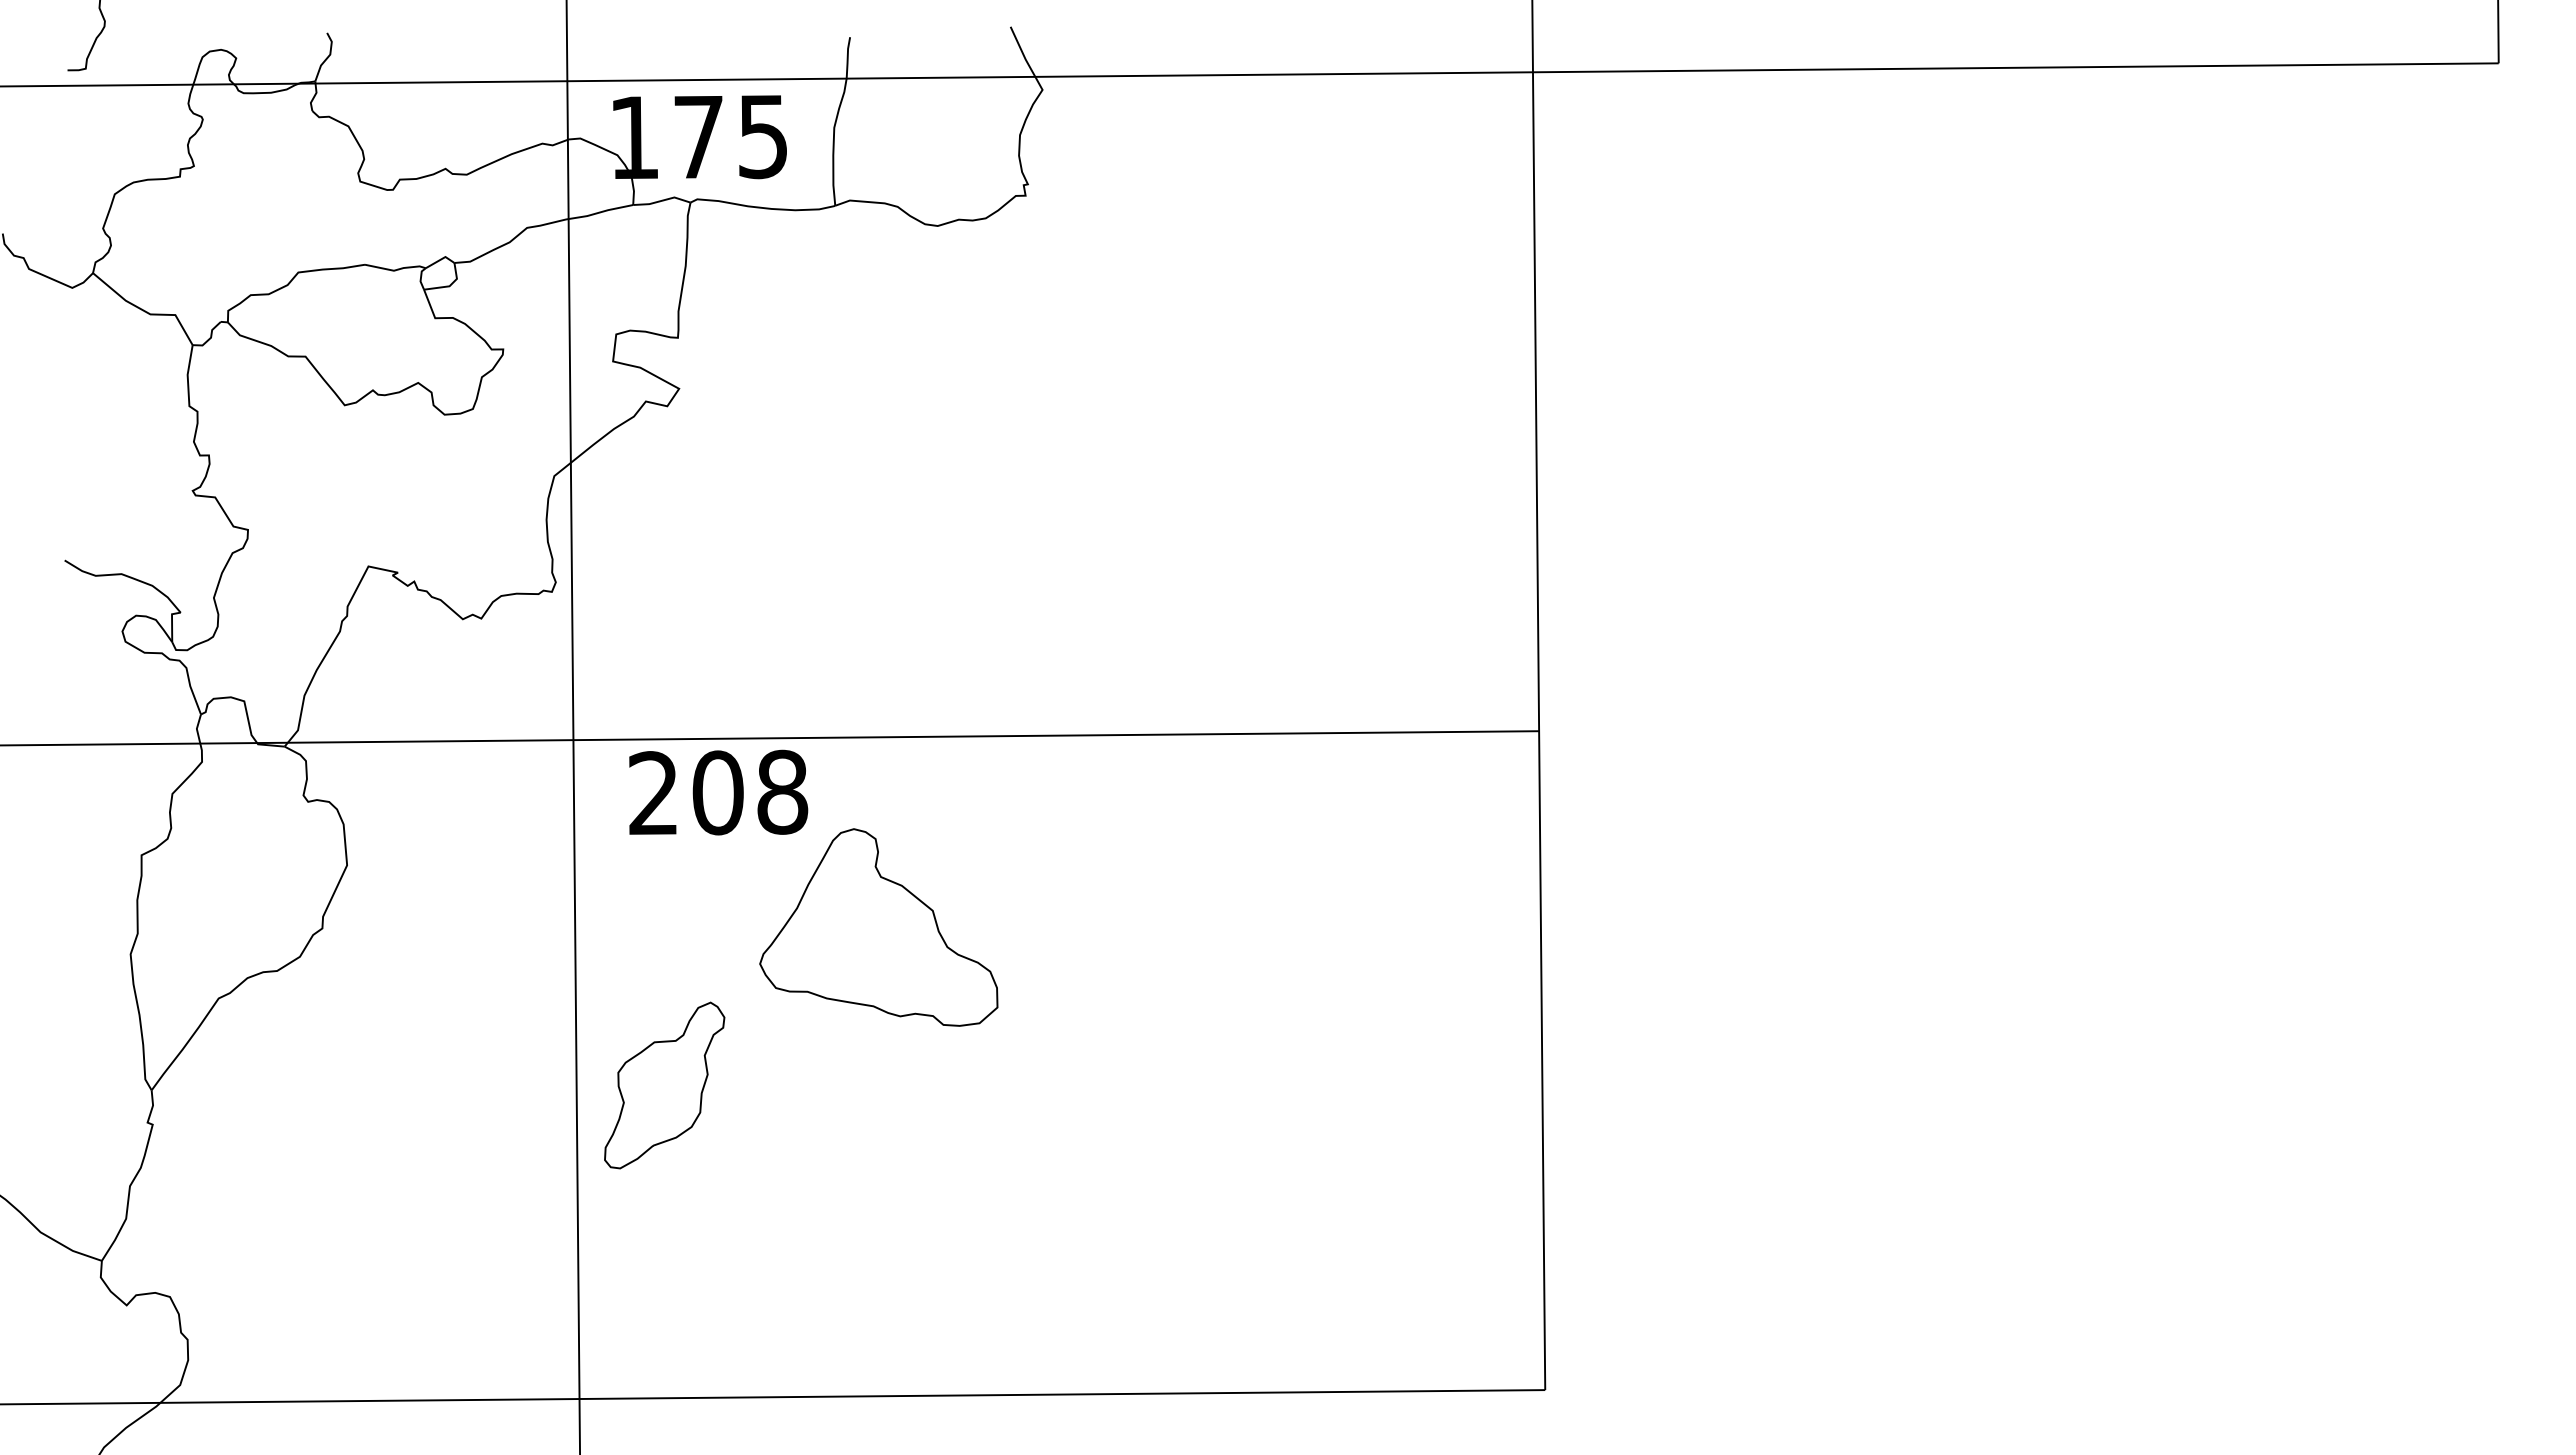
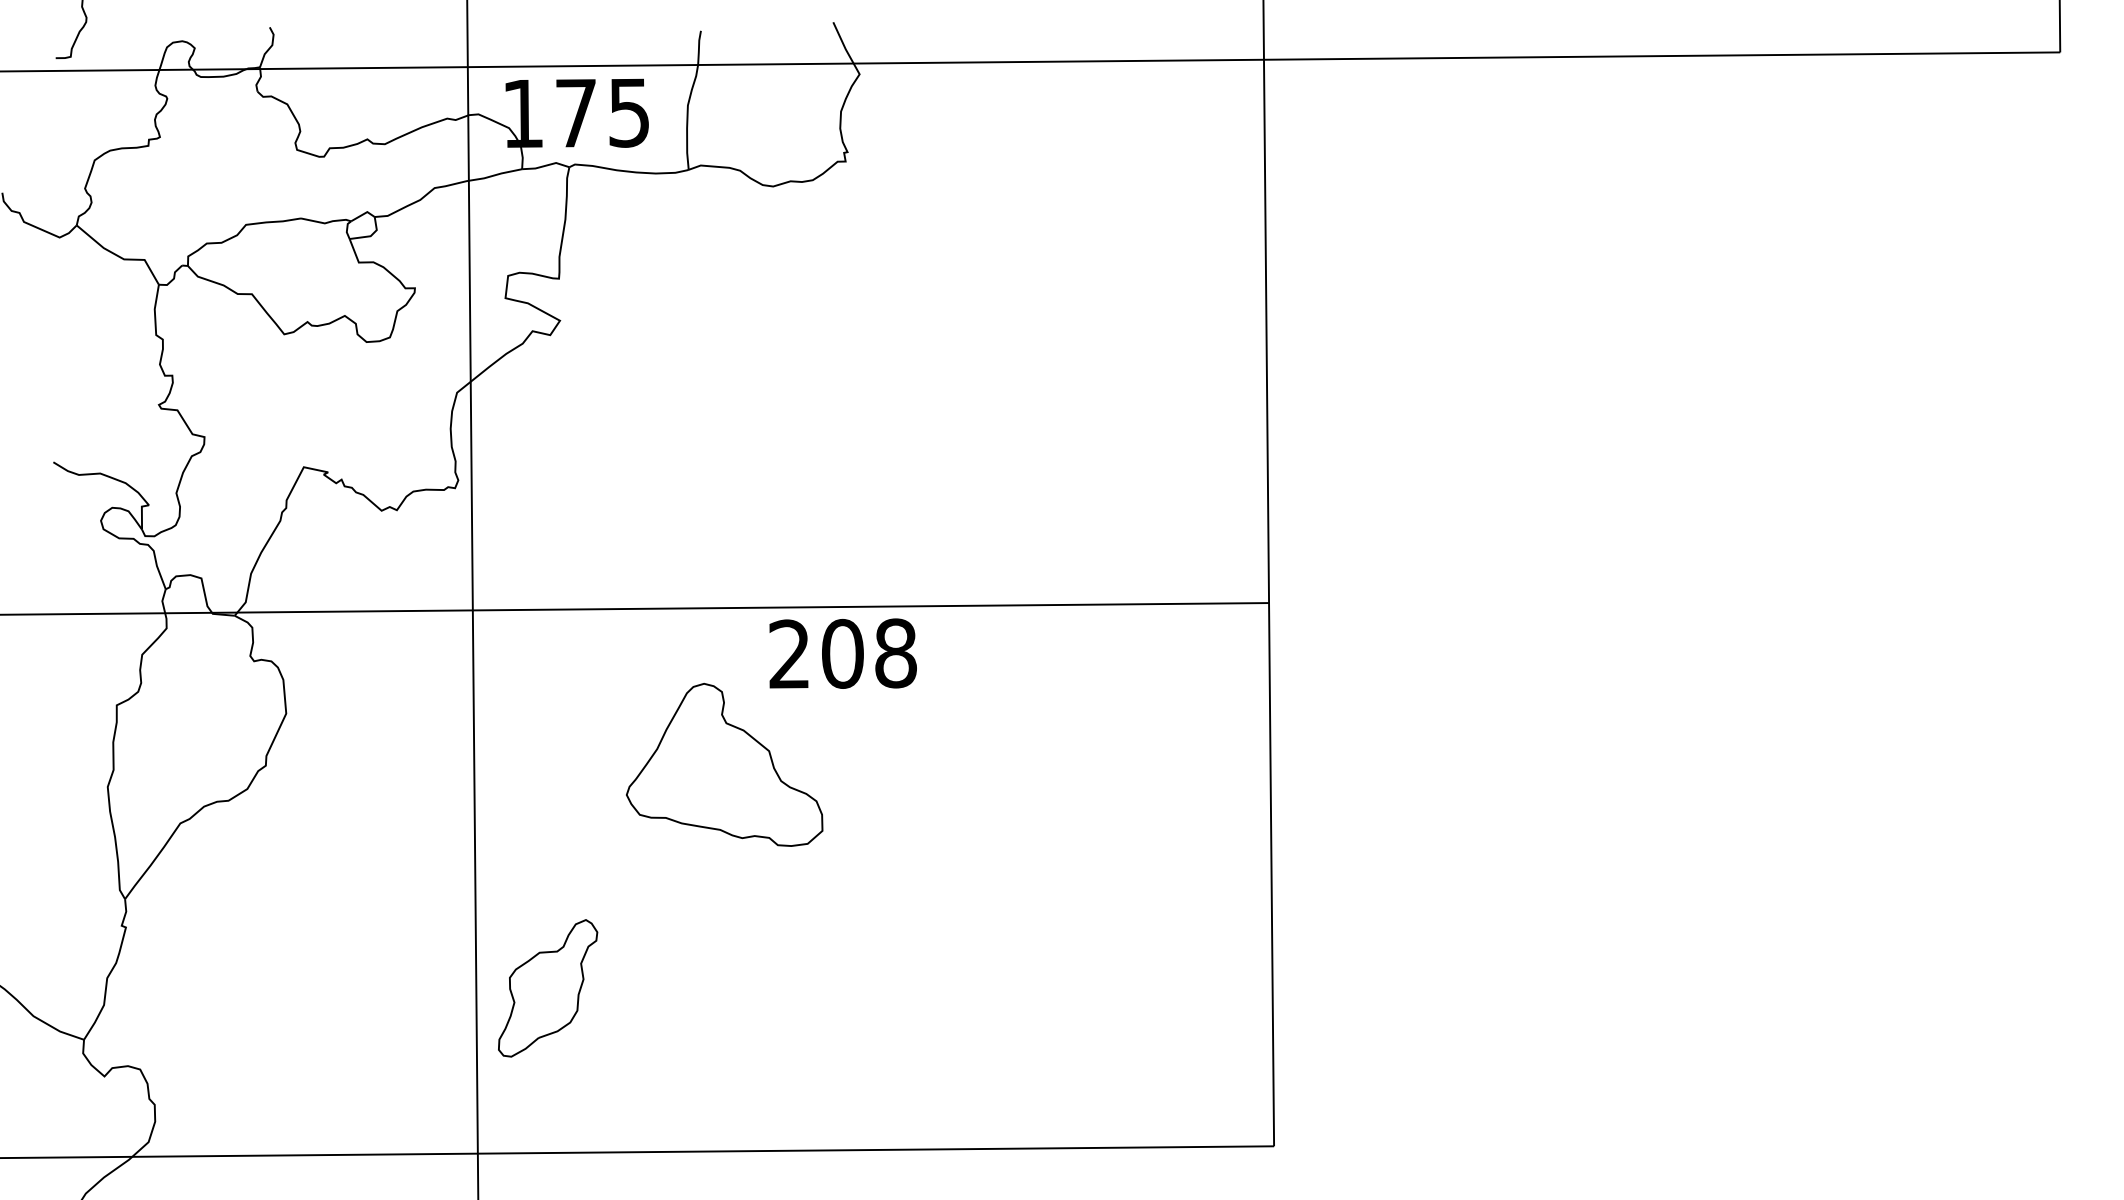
text: (718, 792) -> (843, 653), moved
part: (664, 1085) -> (547, 988), moved

